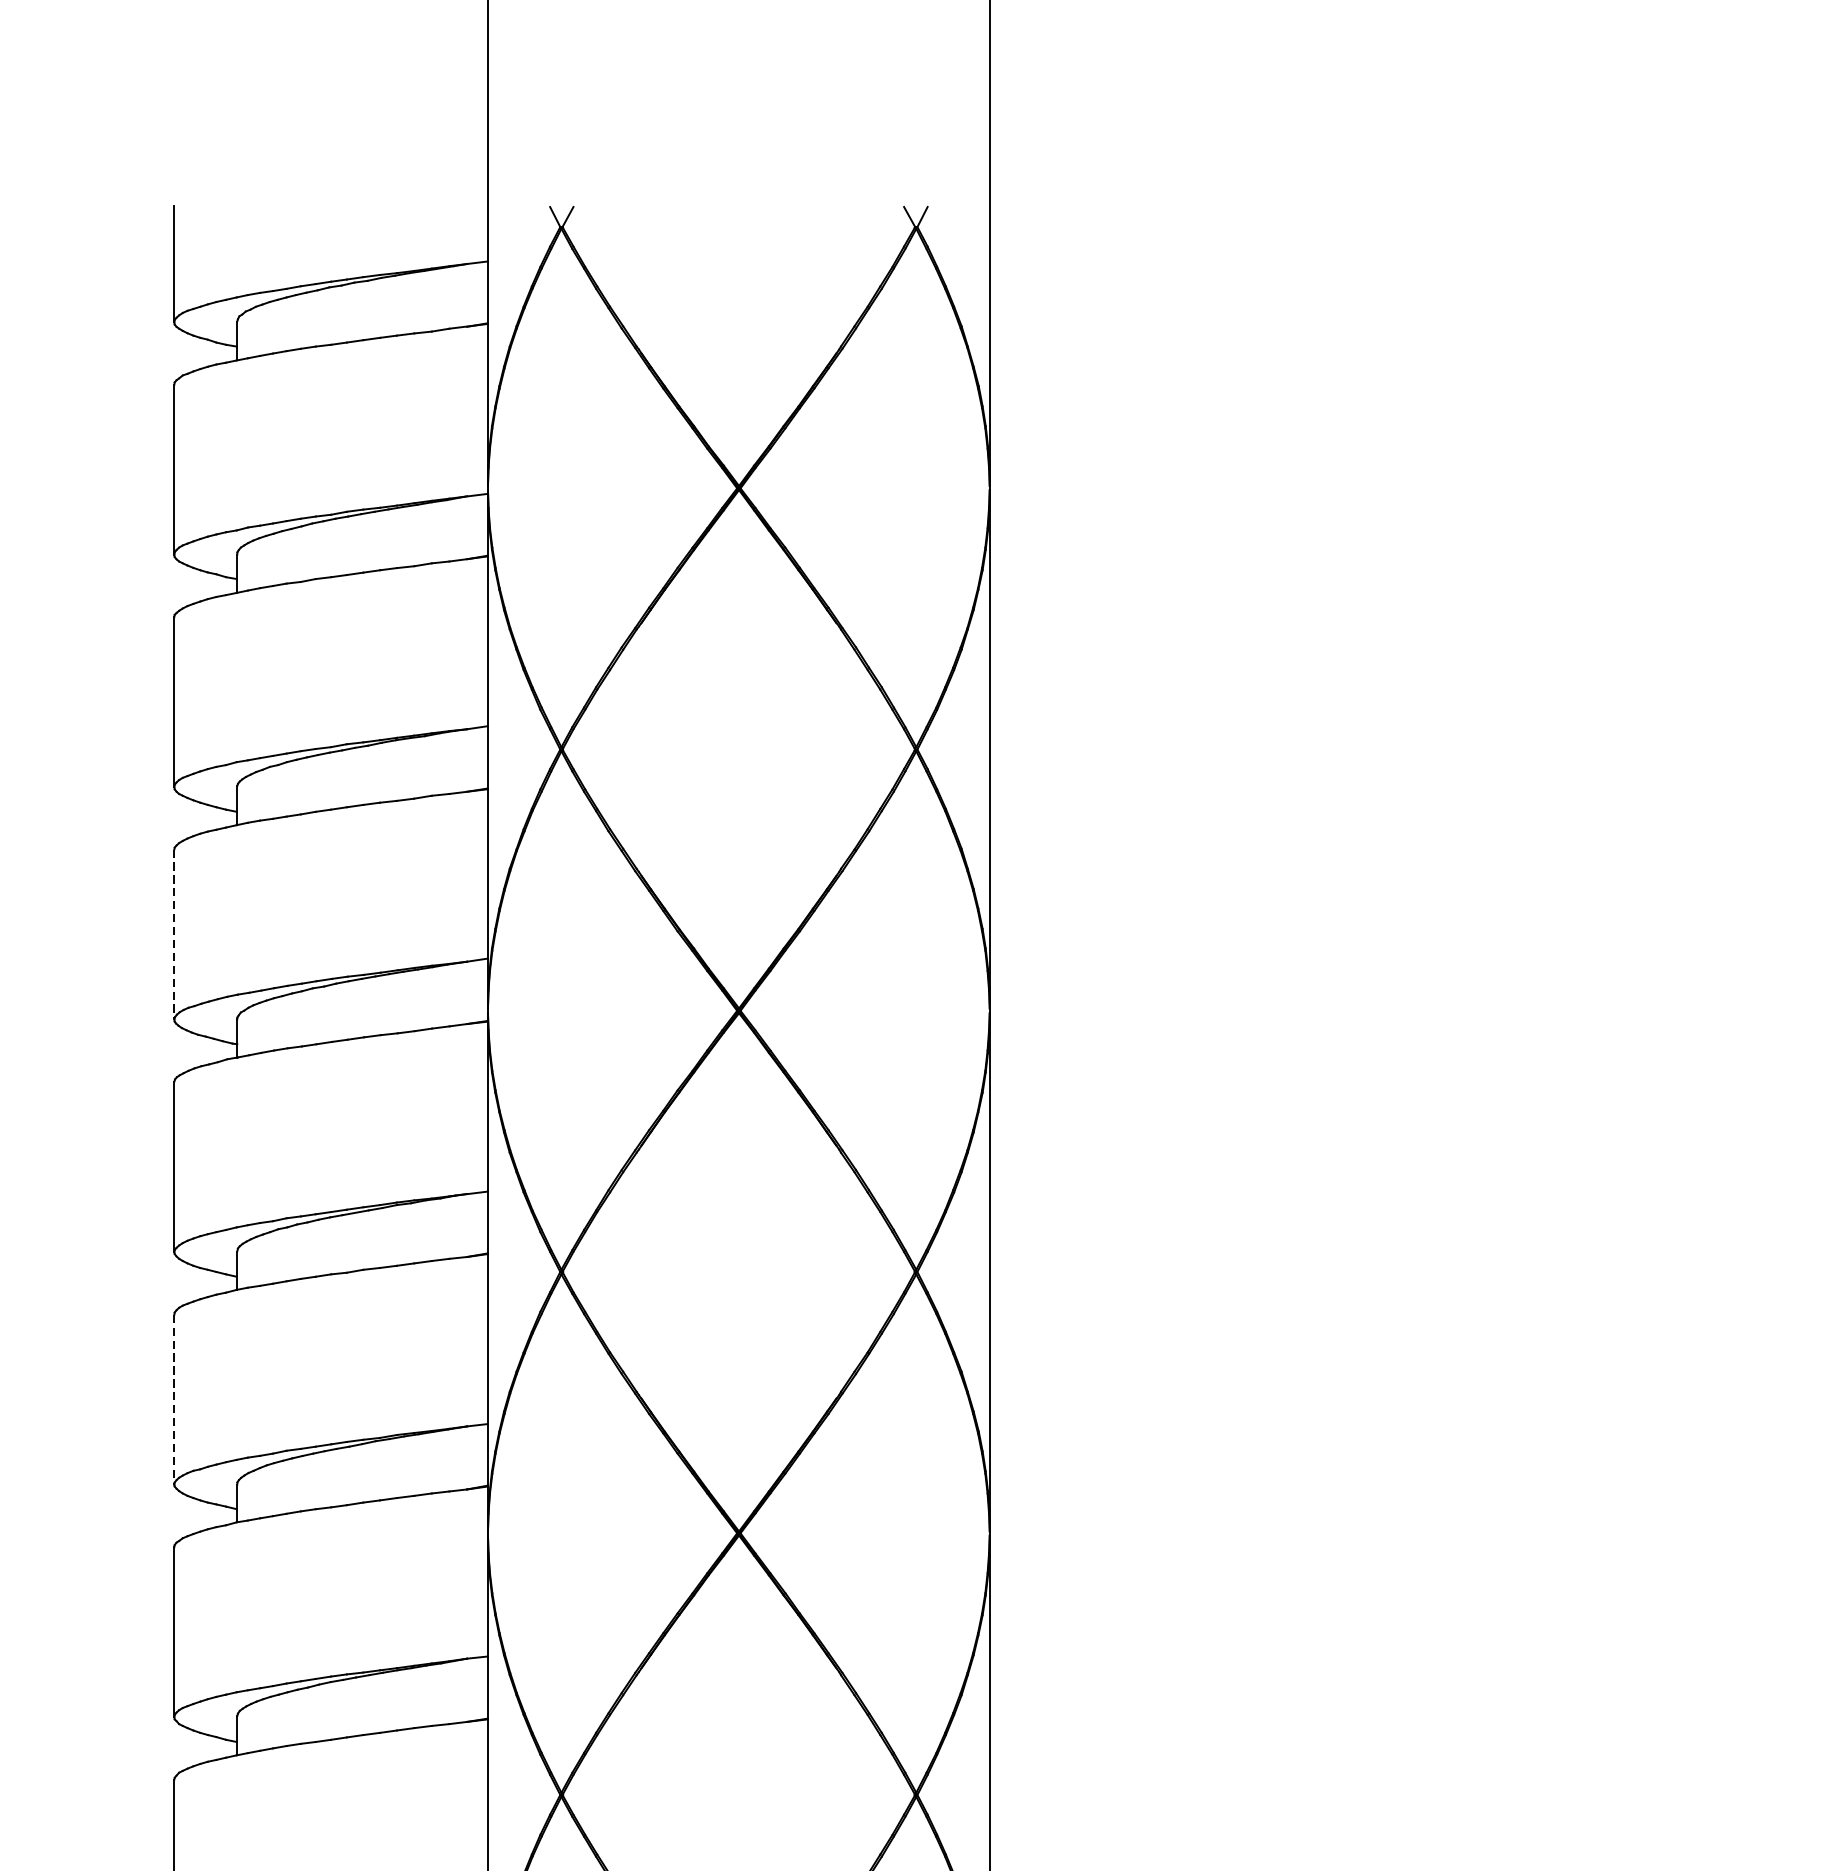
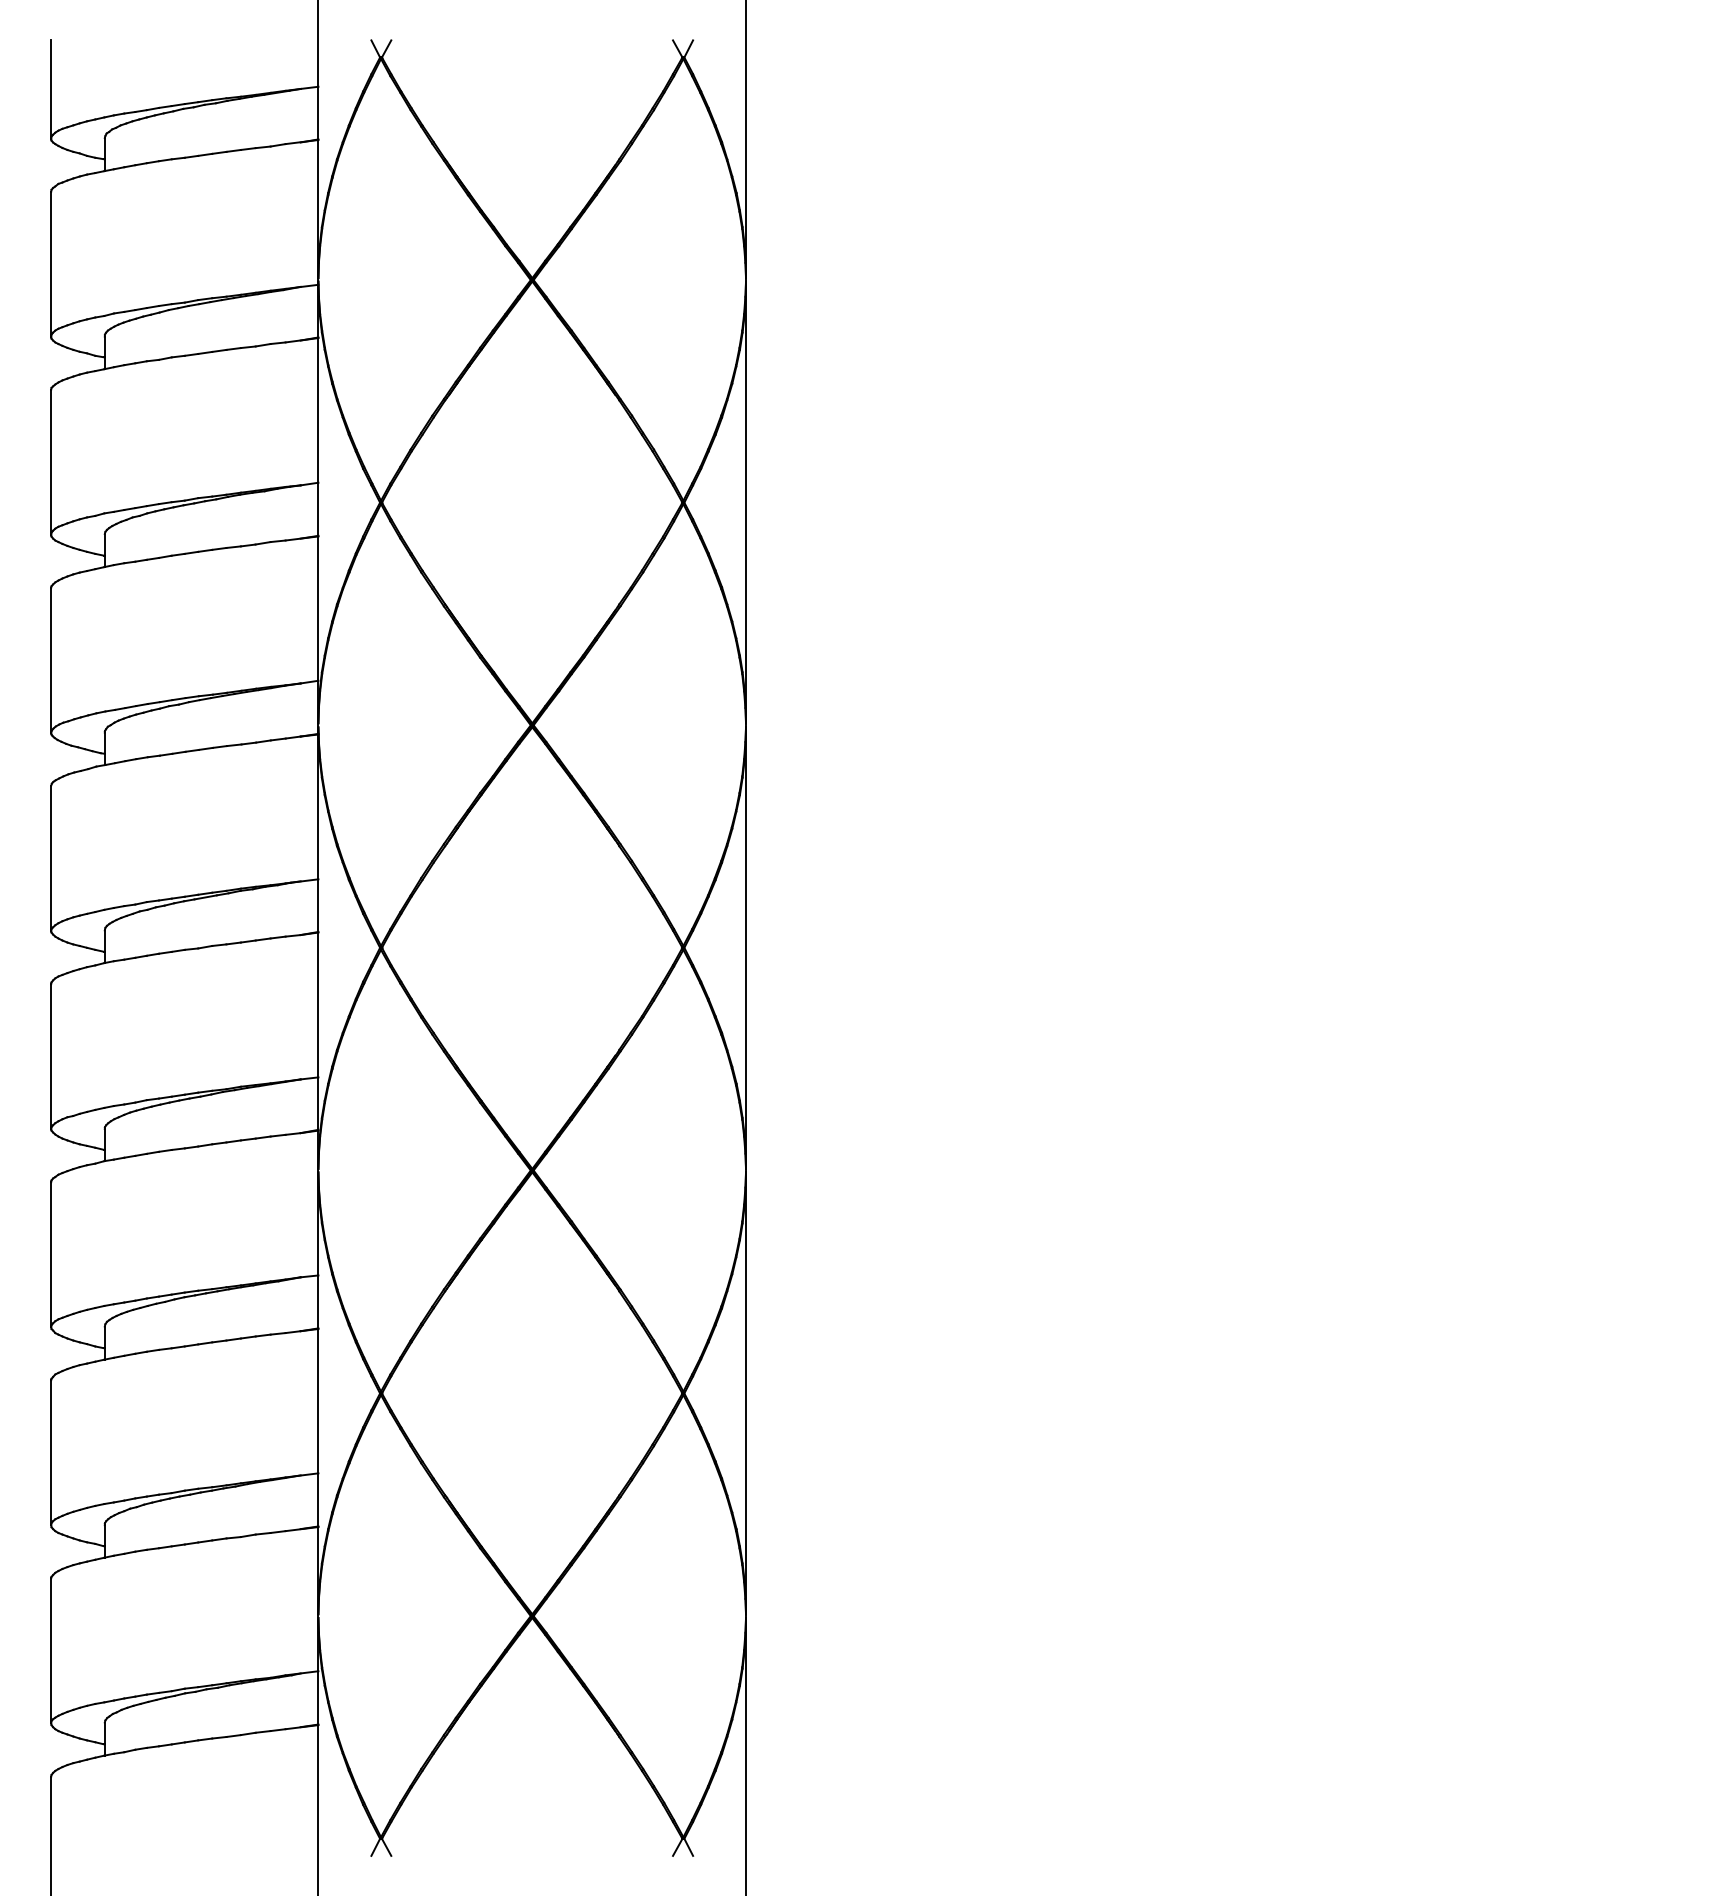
line: (174, 934) -> (51, 660), dashed -> solid
line: (174, 1400) -> (51, 1057), dashed -> solid

